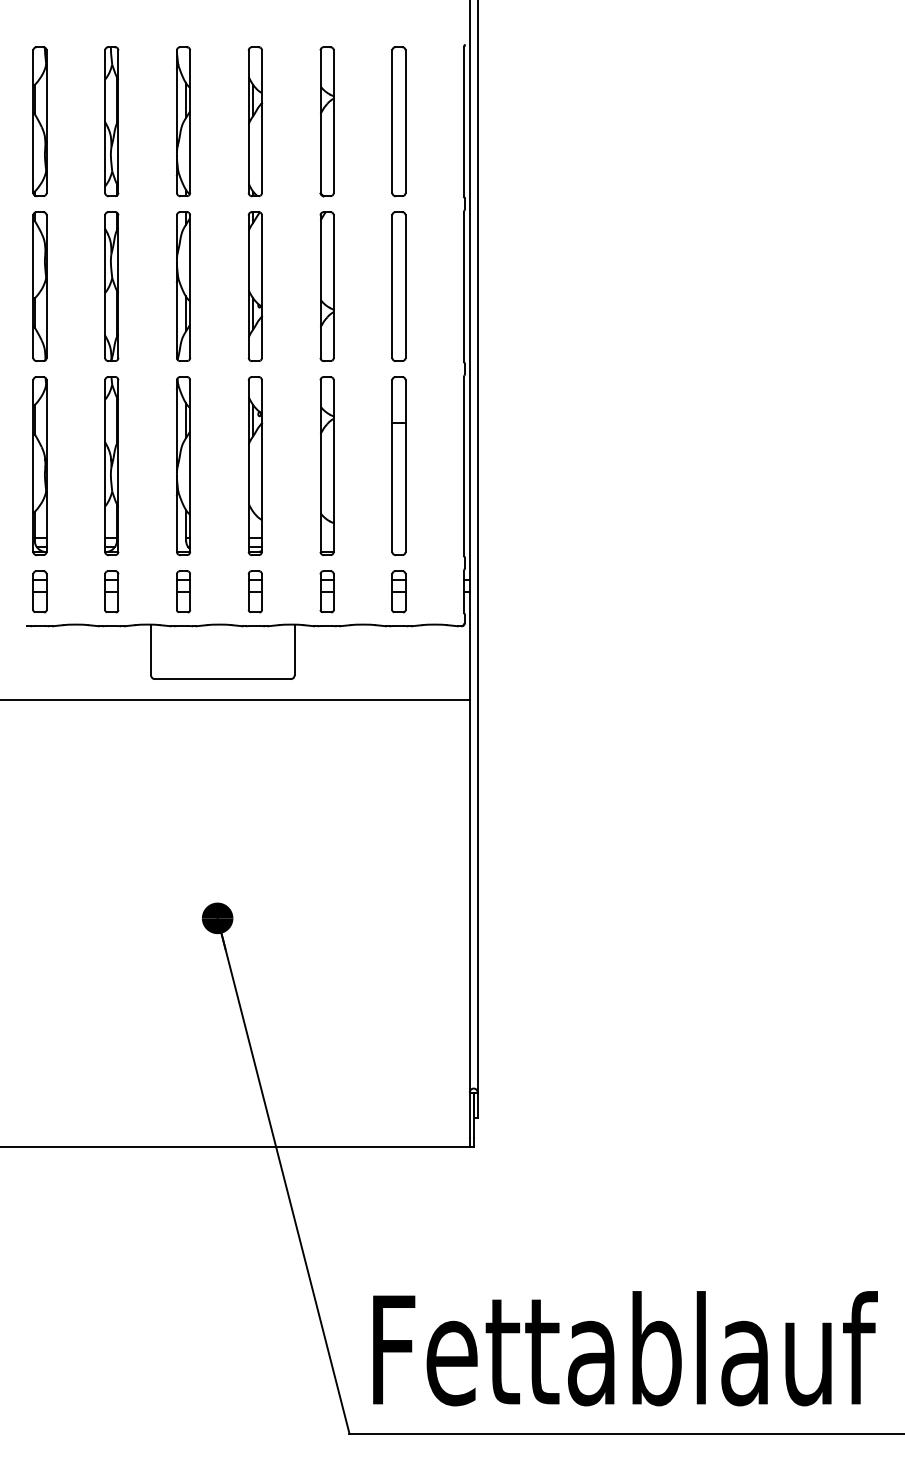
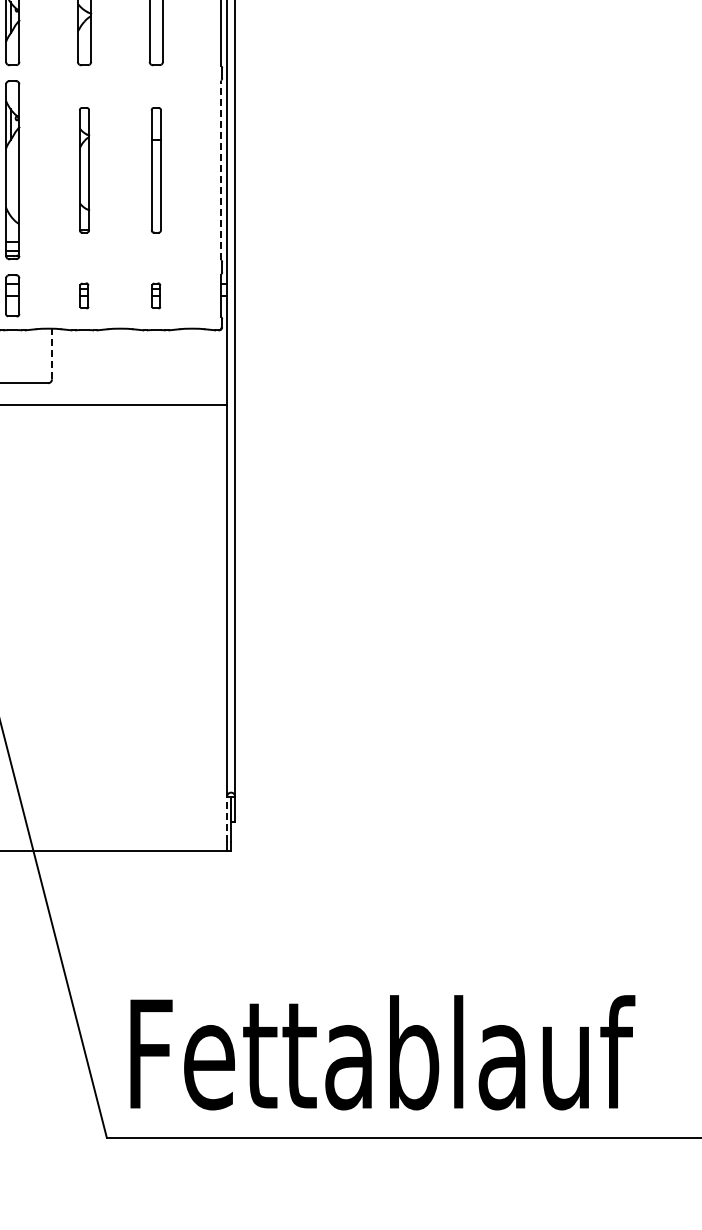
line: (464, 465) -> (221, 169), solid -> dashed
part: (326, 466) -> (83, 170), size x0.7
part: (398, 466) -> (155, 170), size x0.7
part: (326, 591) -> (83, 295), size x0.6
part: (398, 591) -> (155, 295), size x0.6
line: (294, 649) -> (51, 353), solid -> dashed
line: (469, 1115) -> (226, 819), solid -> dashed

